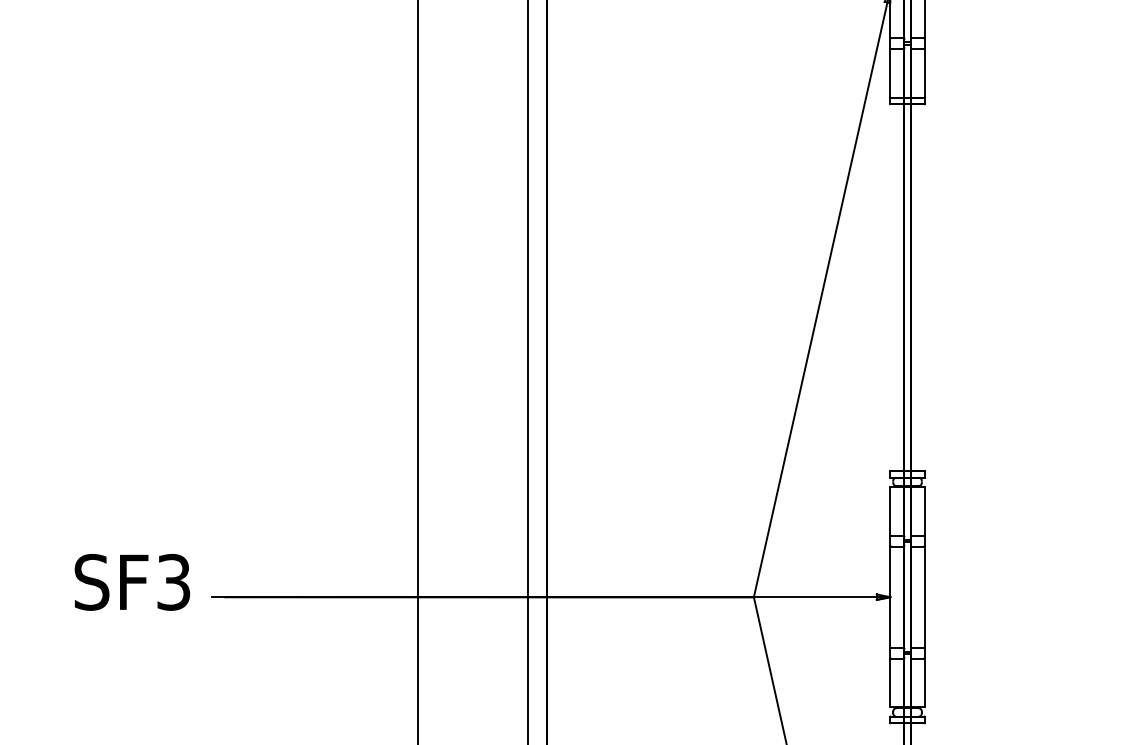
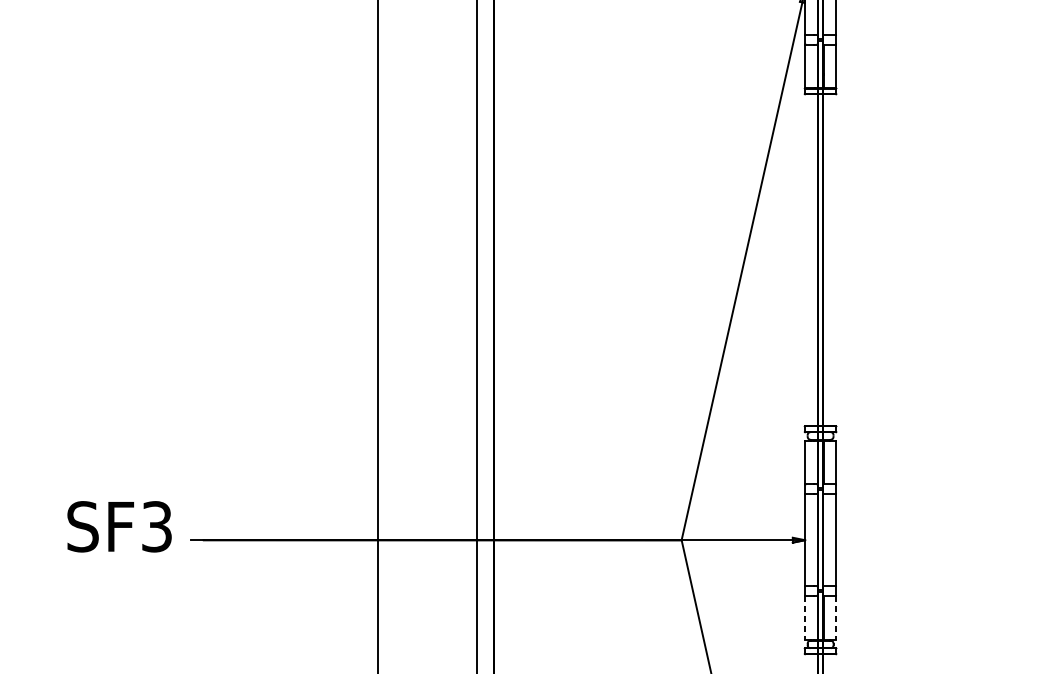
line: (890, 683) -> (805, 618), solid -> dashed
line: (924, 683) -> (835, 618), solid -> dashed

